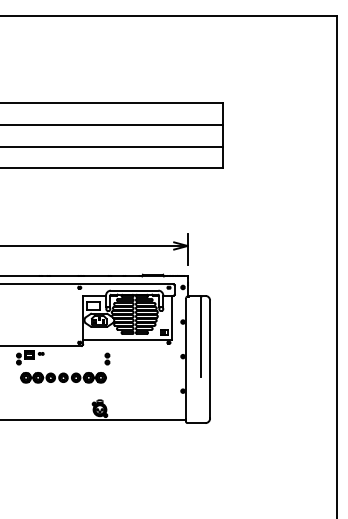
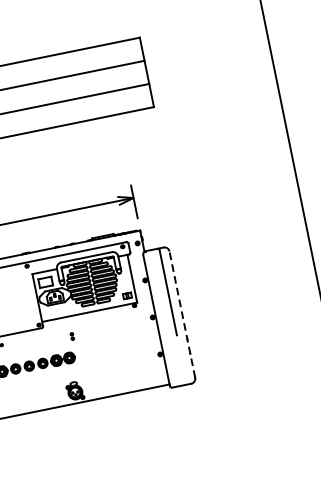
part: (107, 358) -> (72, 335), size x0.6
line: (210, 359) -> (182, 314), solid -> dashed

